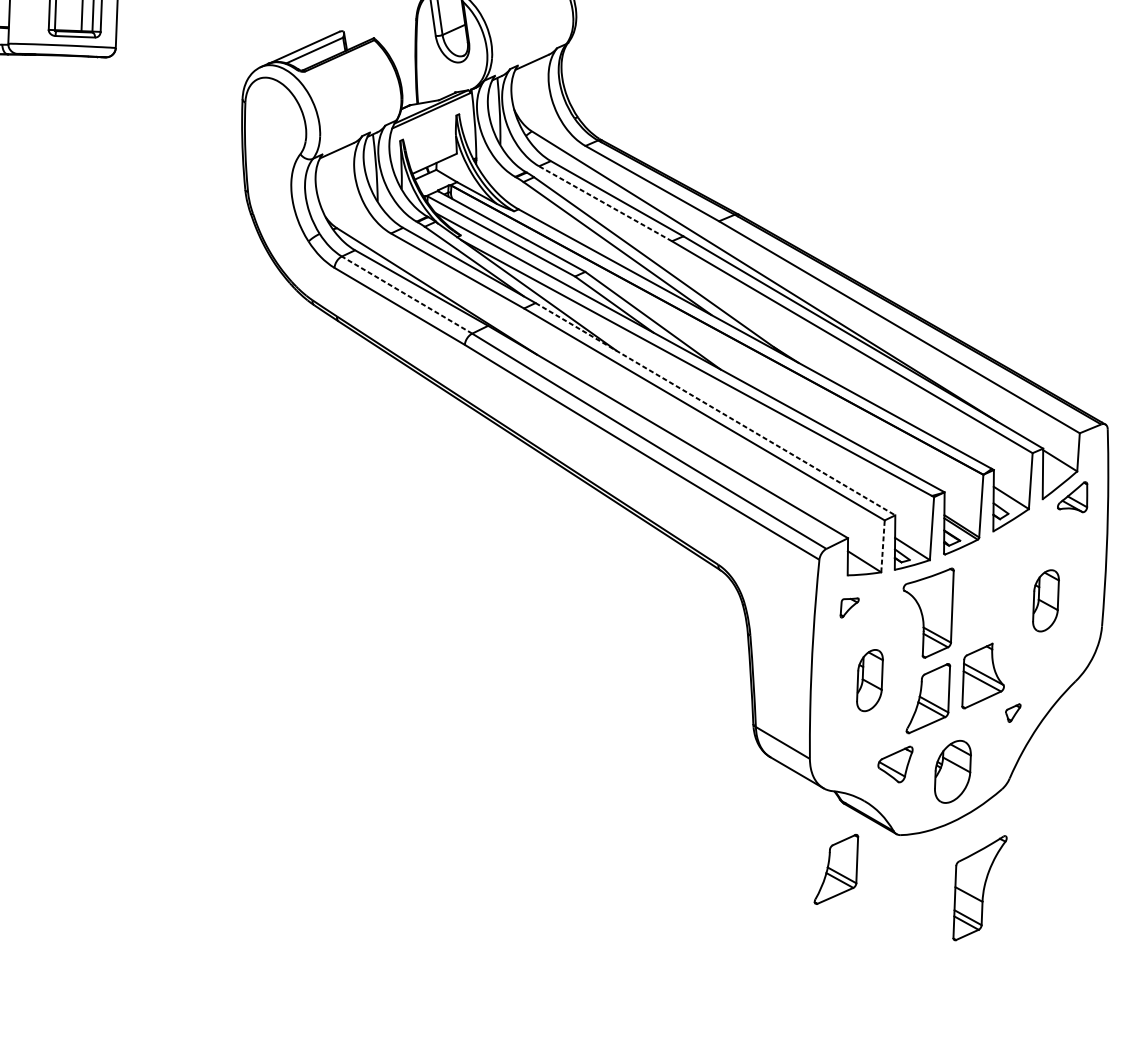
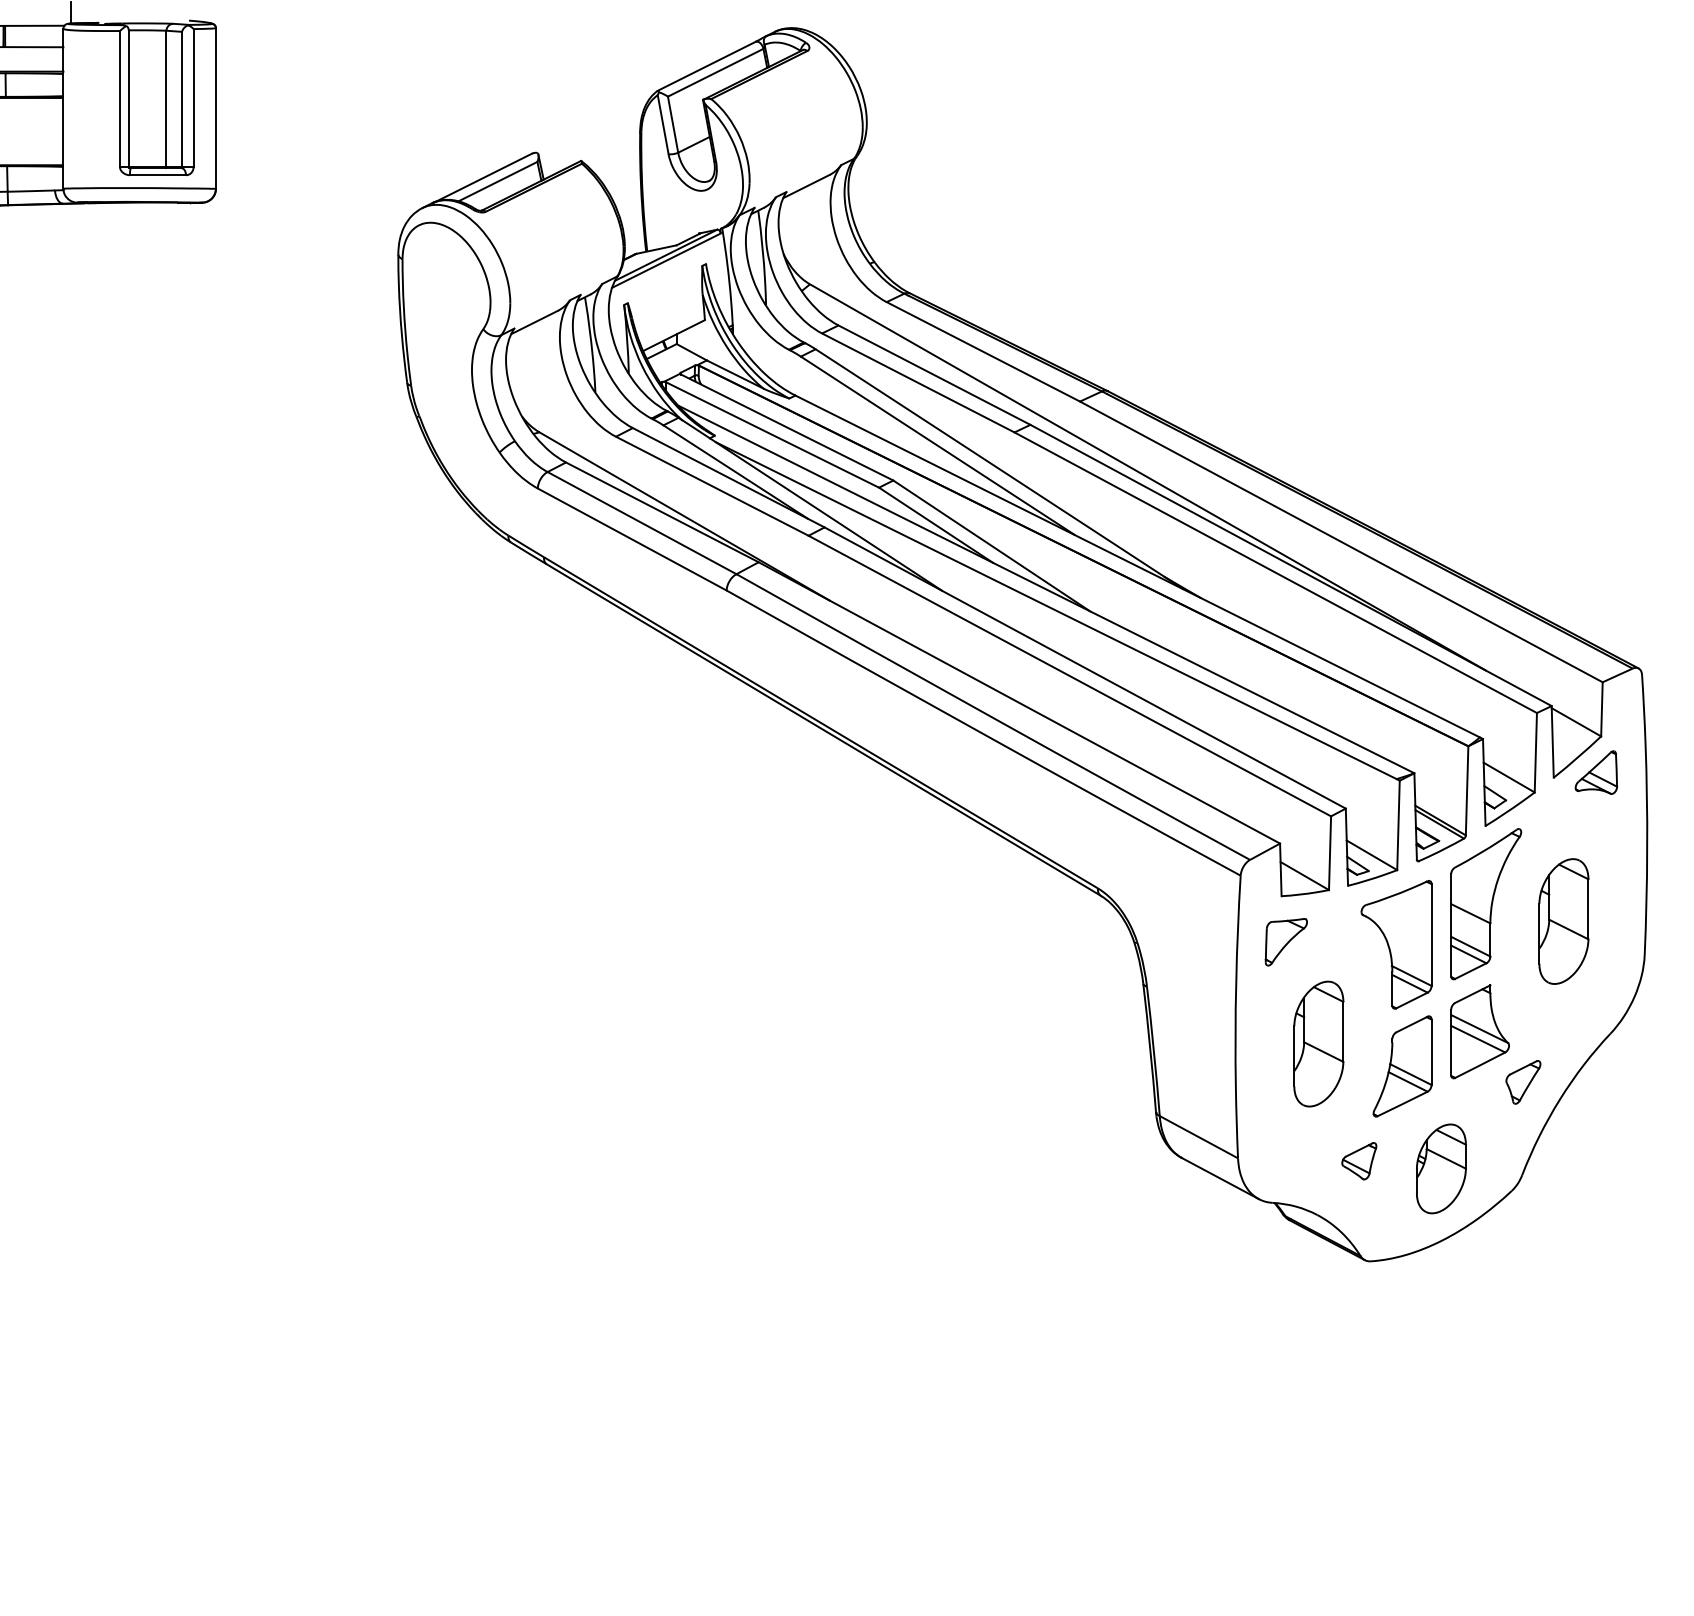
line: (605, 203) -> (917, 382), dashed -> solid
line: (406, 294) -> (641, 522), dashed -> solid
line: (715, 409) -> (1085, 668), dashed -> solid
line: (883, 546) -> (1330, 853), dashed -> solid
part: (1045, 600) -> (1563, 921), size x1.43
part: (849, 608) -> (1285, 942), size x1.67
part: (869, 680) -> (1318, 1043), size x1.43
part: (1013, 713) -> (1523, 1082), size x1.67
part: (895, 764) -> (1359, 1161), size x0.71
part: (836, 869) -> (1281, 1313), removed
part: (980, 888) -> (1486, 904), moved

